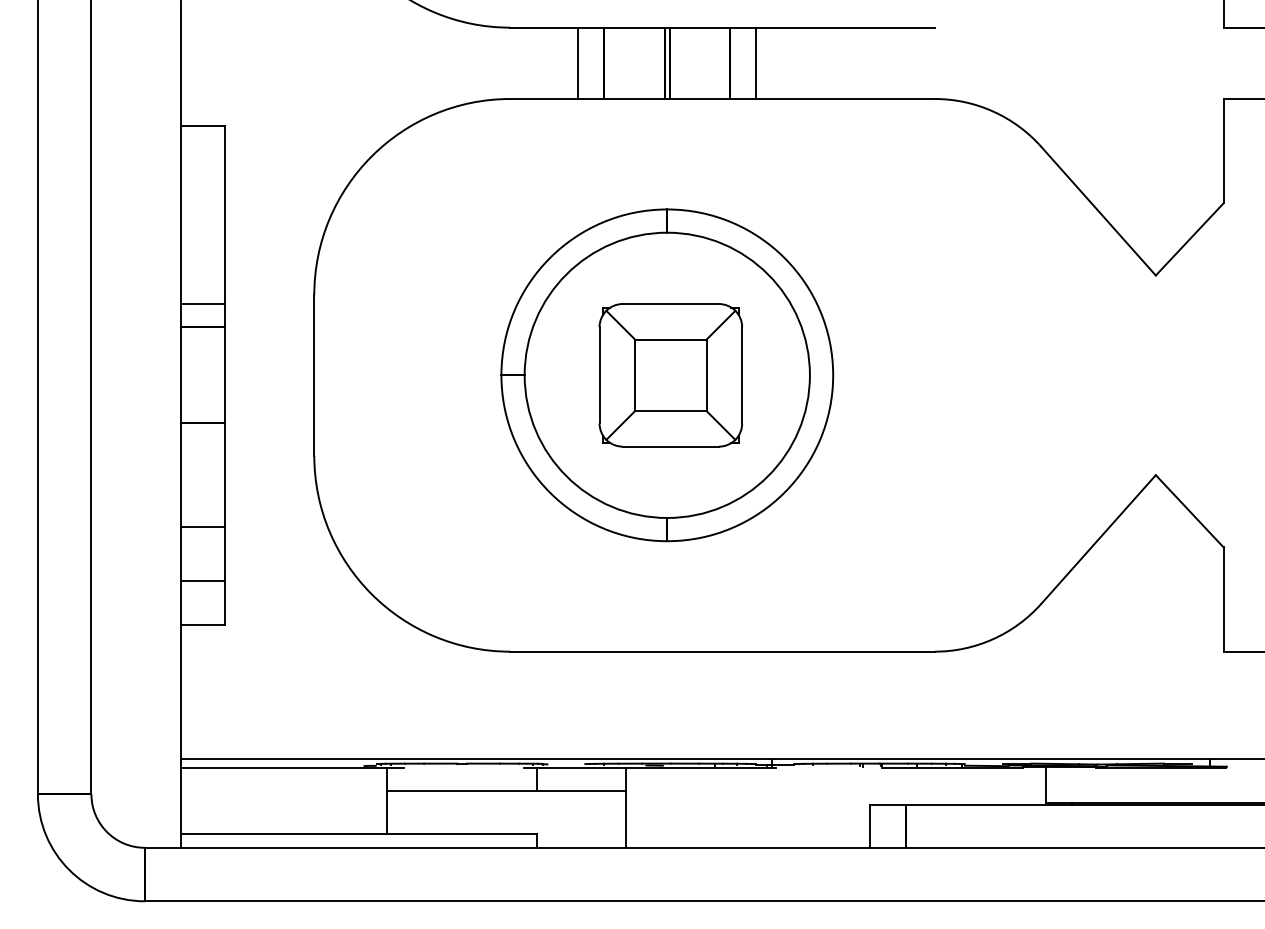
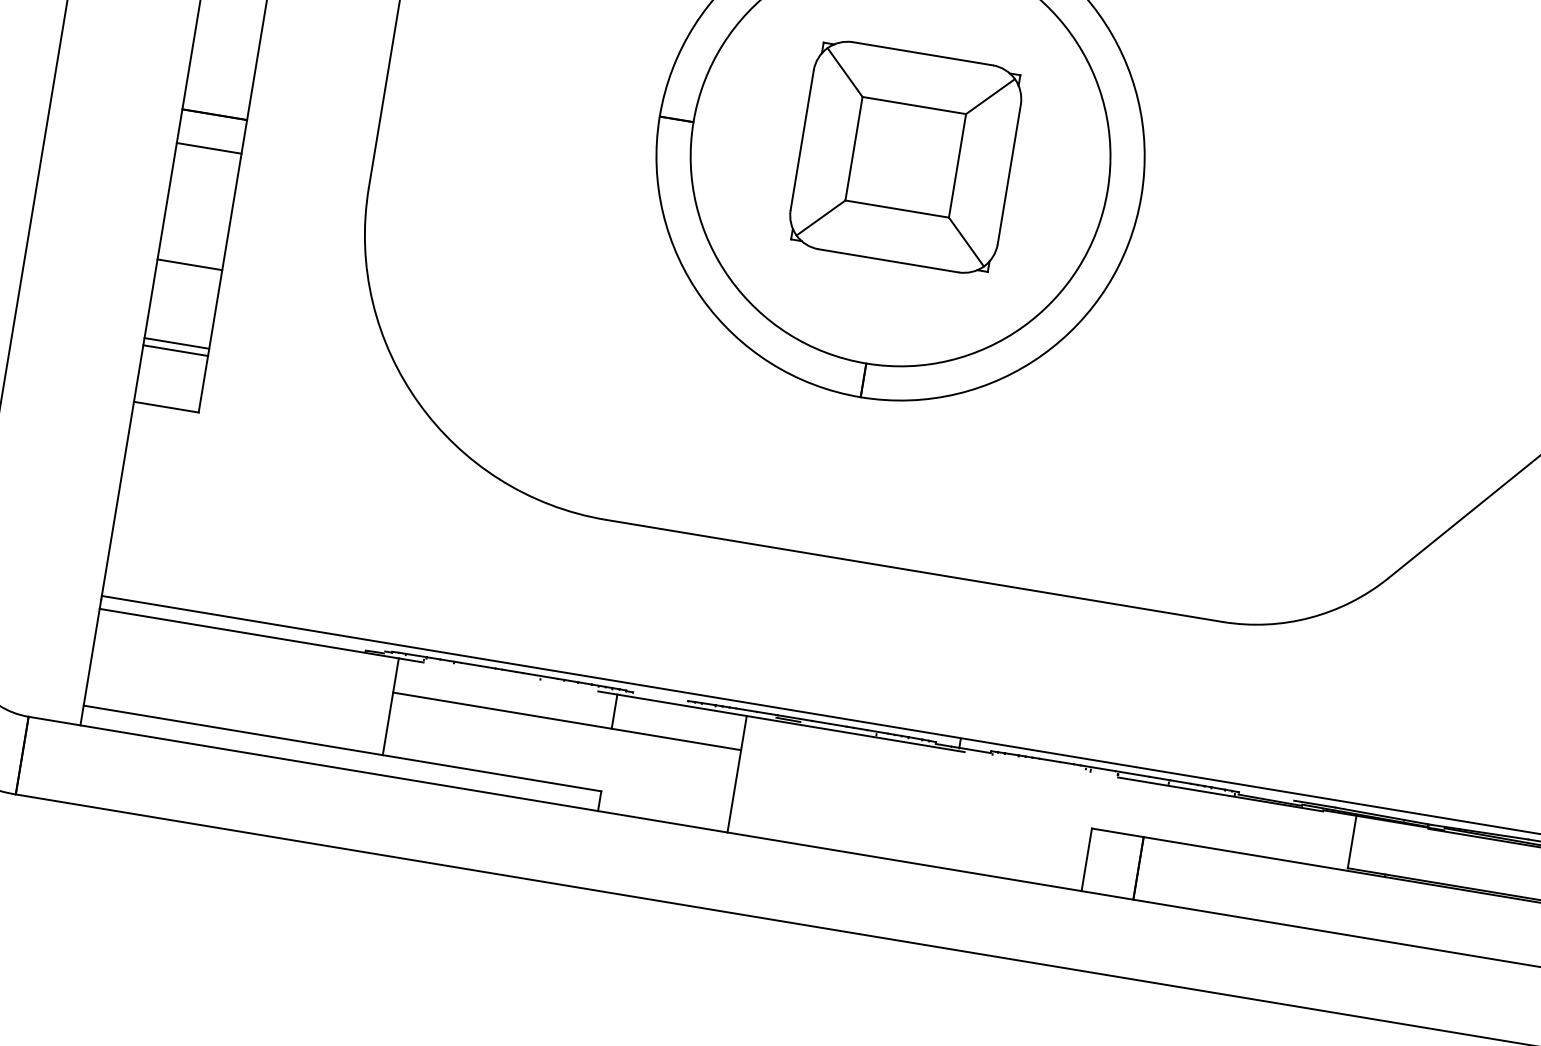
line: (202, 446) -> (208, 148), added
line: (202, 585) -> (175, 349), added

